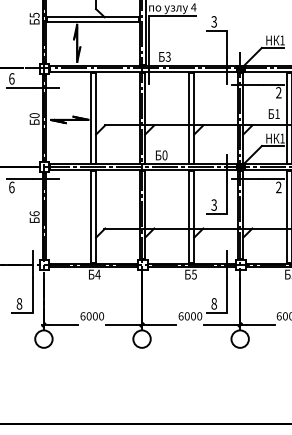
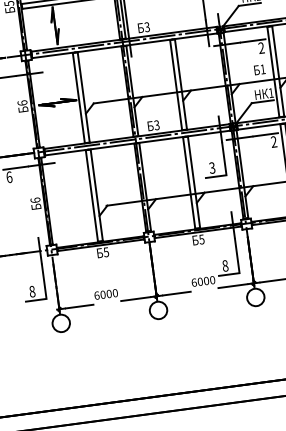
text: (34, 115) -> (22, 102), 0 -> 6
text: (164, 155) -> (156, 125), 0 -> 3
text: (97, 274) -> (105, 252), 4 -> 5

